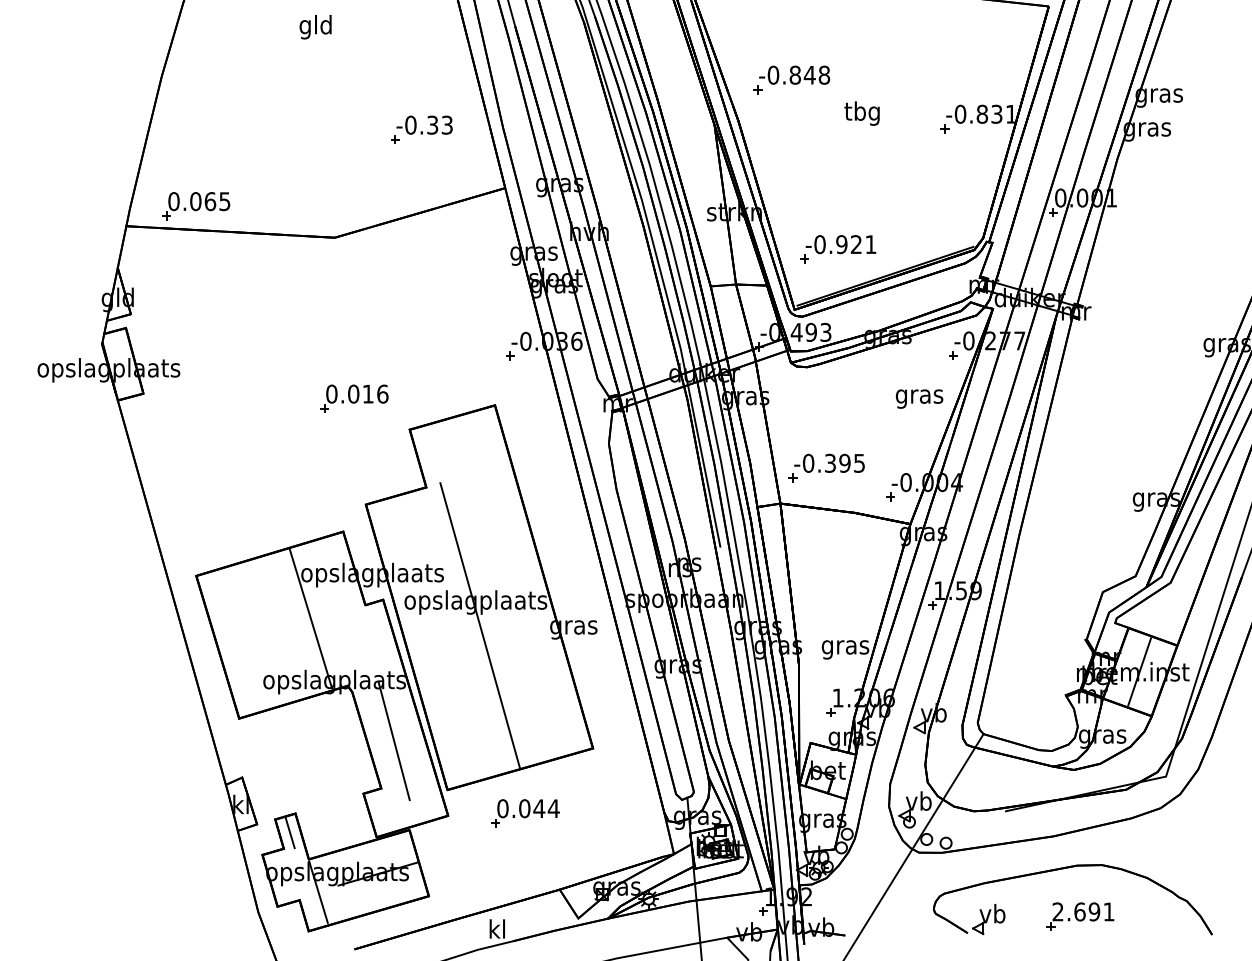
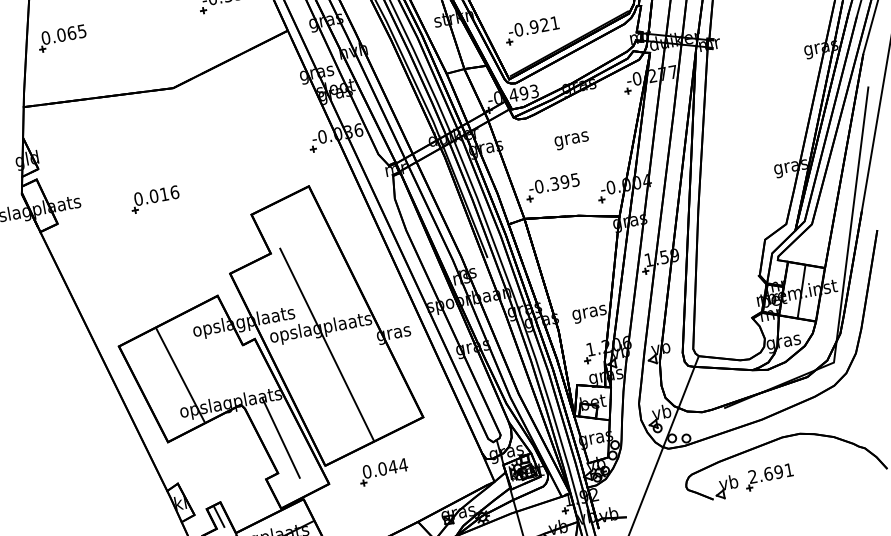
part: (196, 206) -> (62, 38), moved
part: (354, 398) -> (155, 199), moved
text: (919, 398) -> (571, 140), moved
line: (310, 618) -> (180, 375), moved
part: (1080, 916) -> (769, 477), moved

